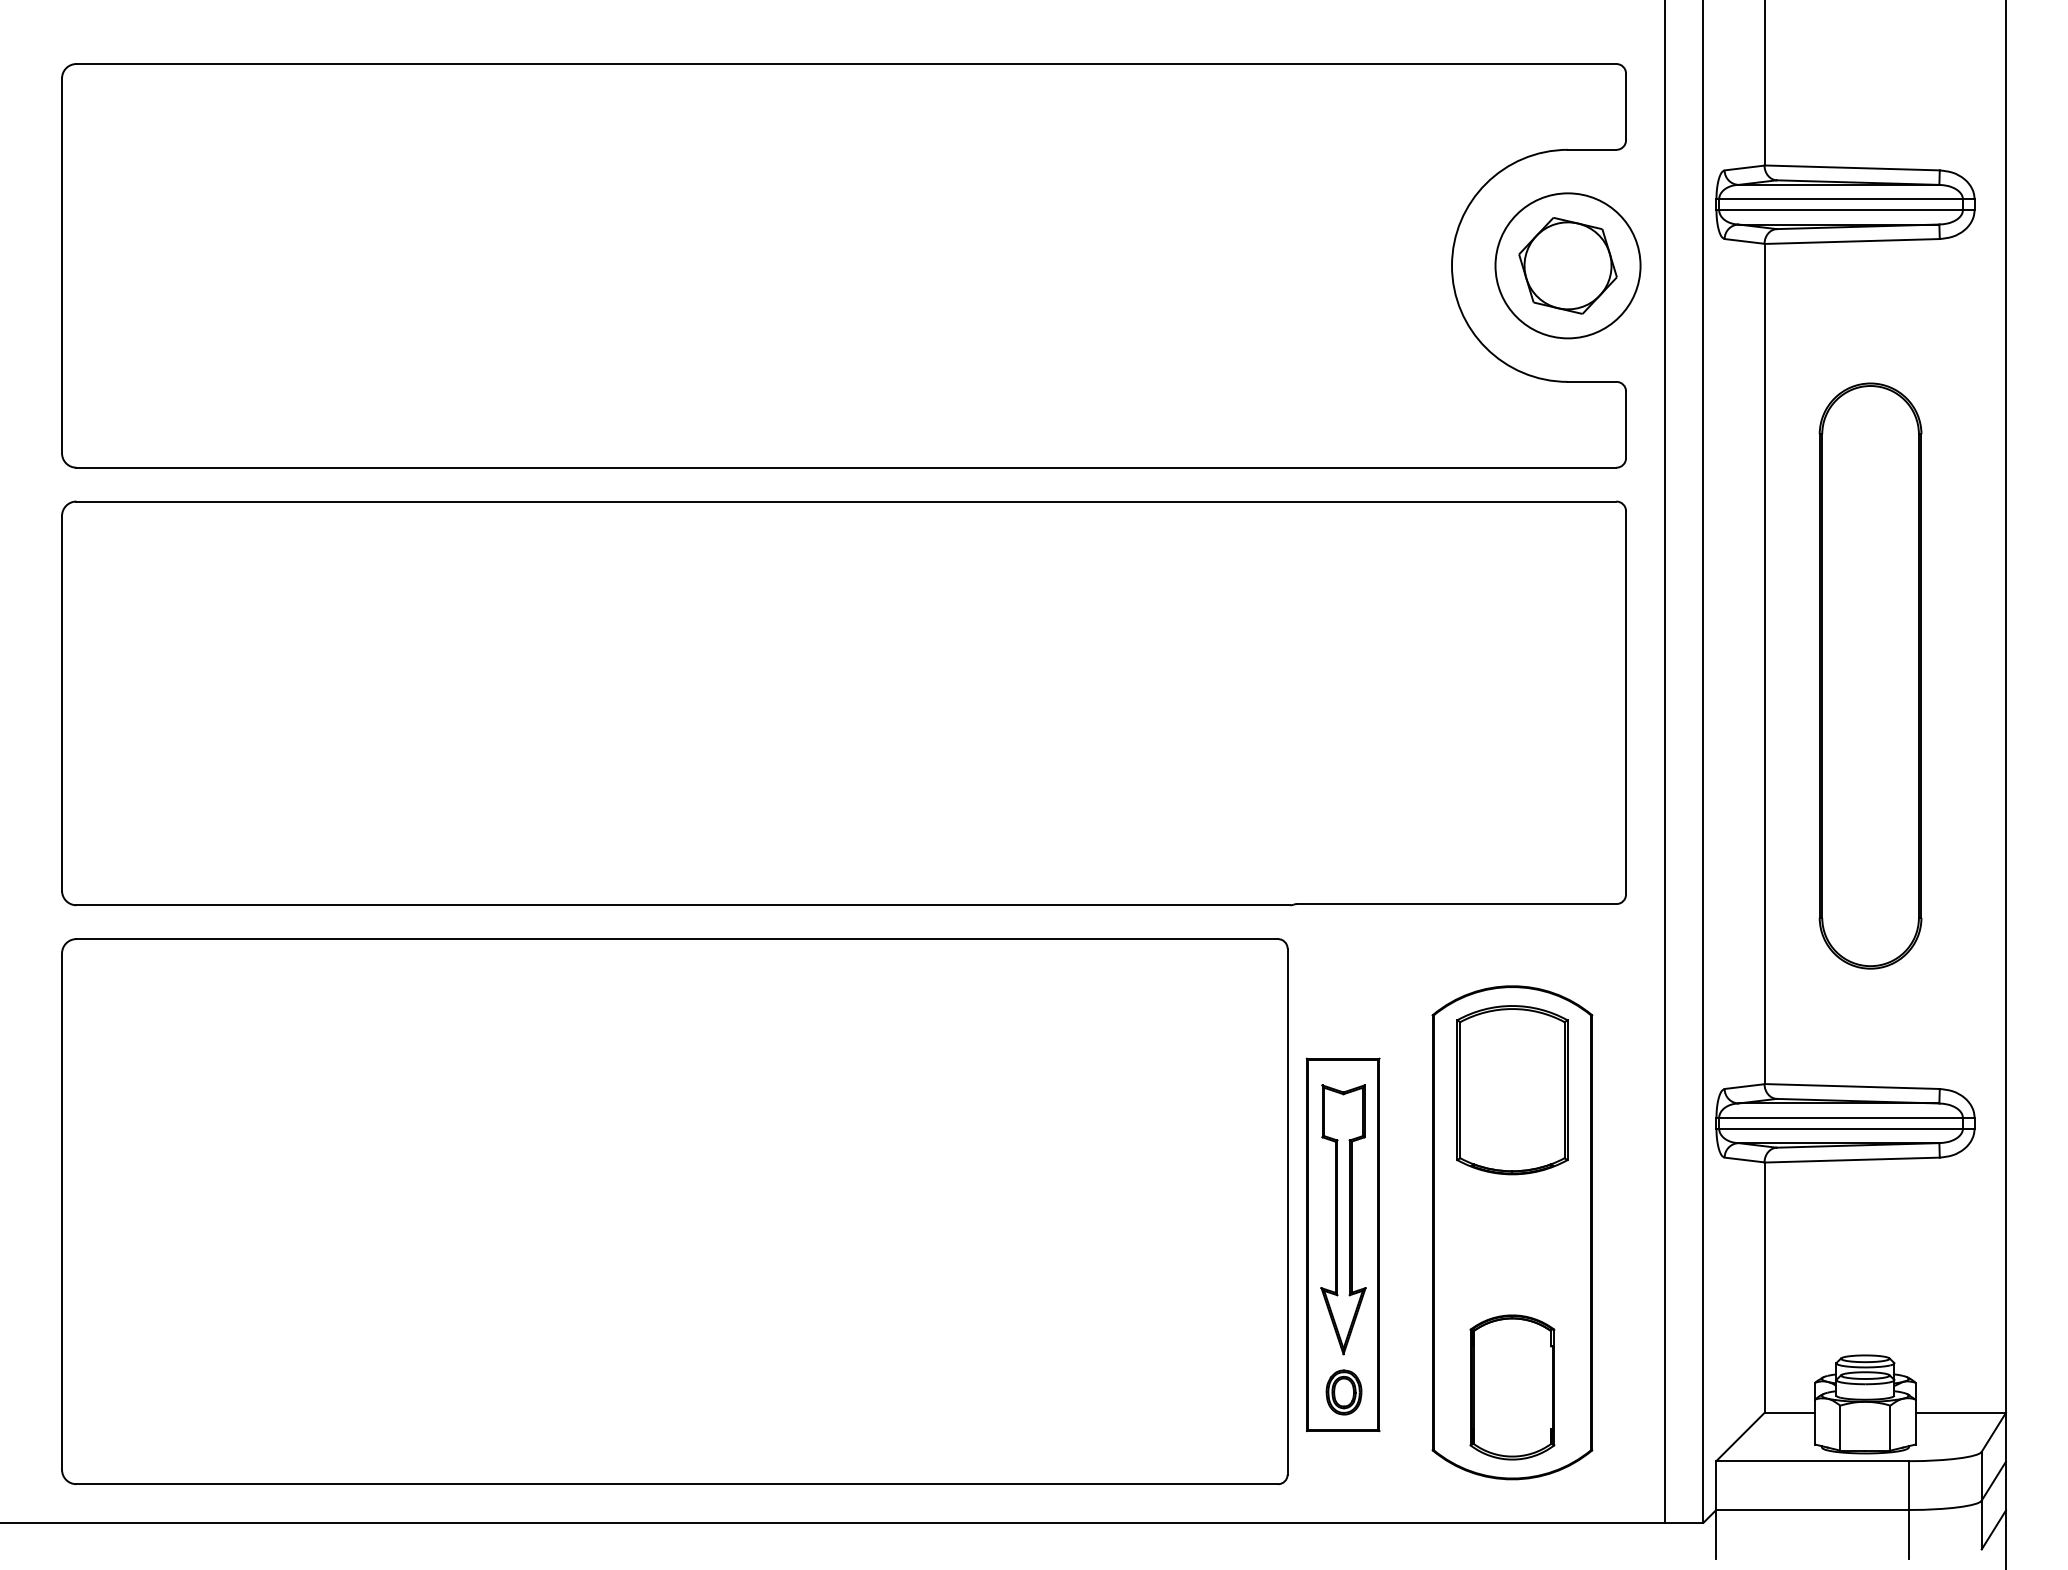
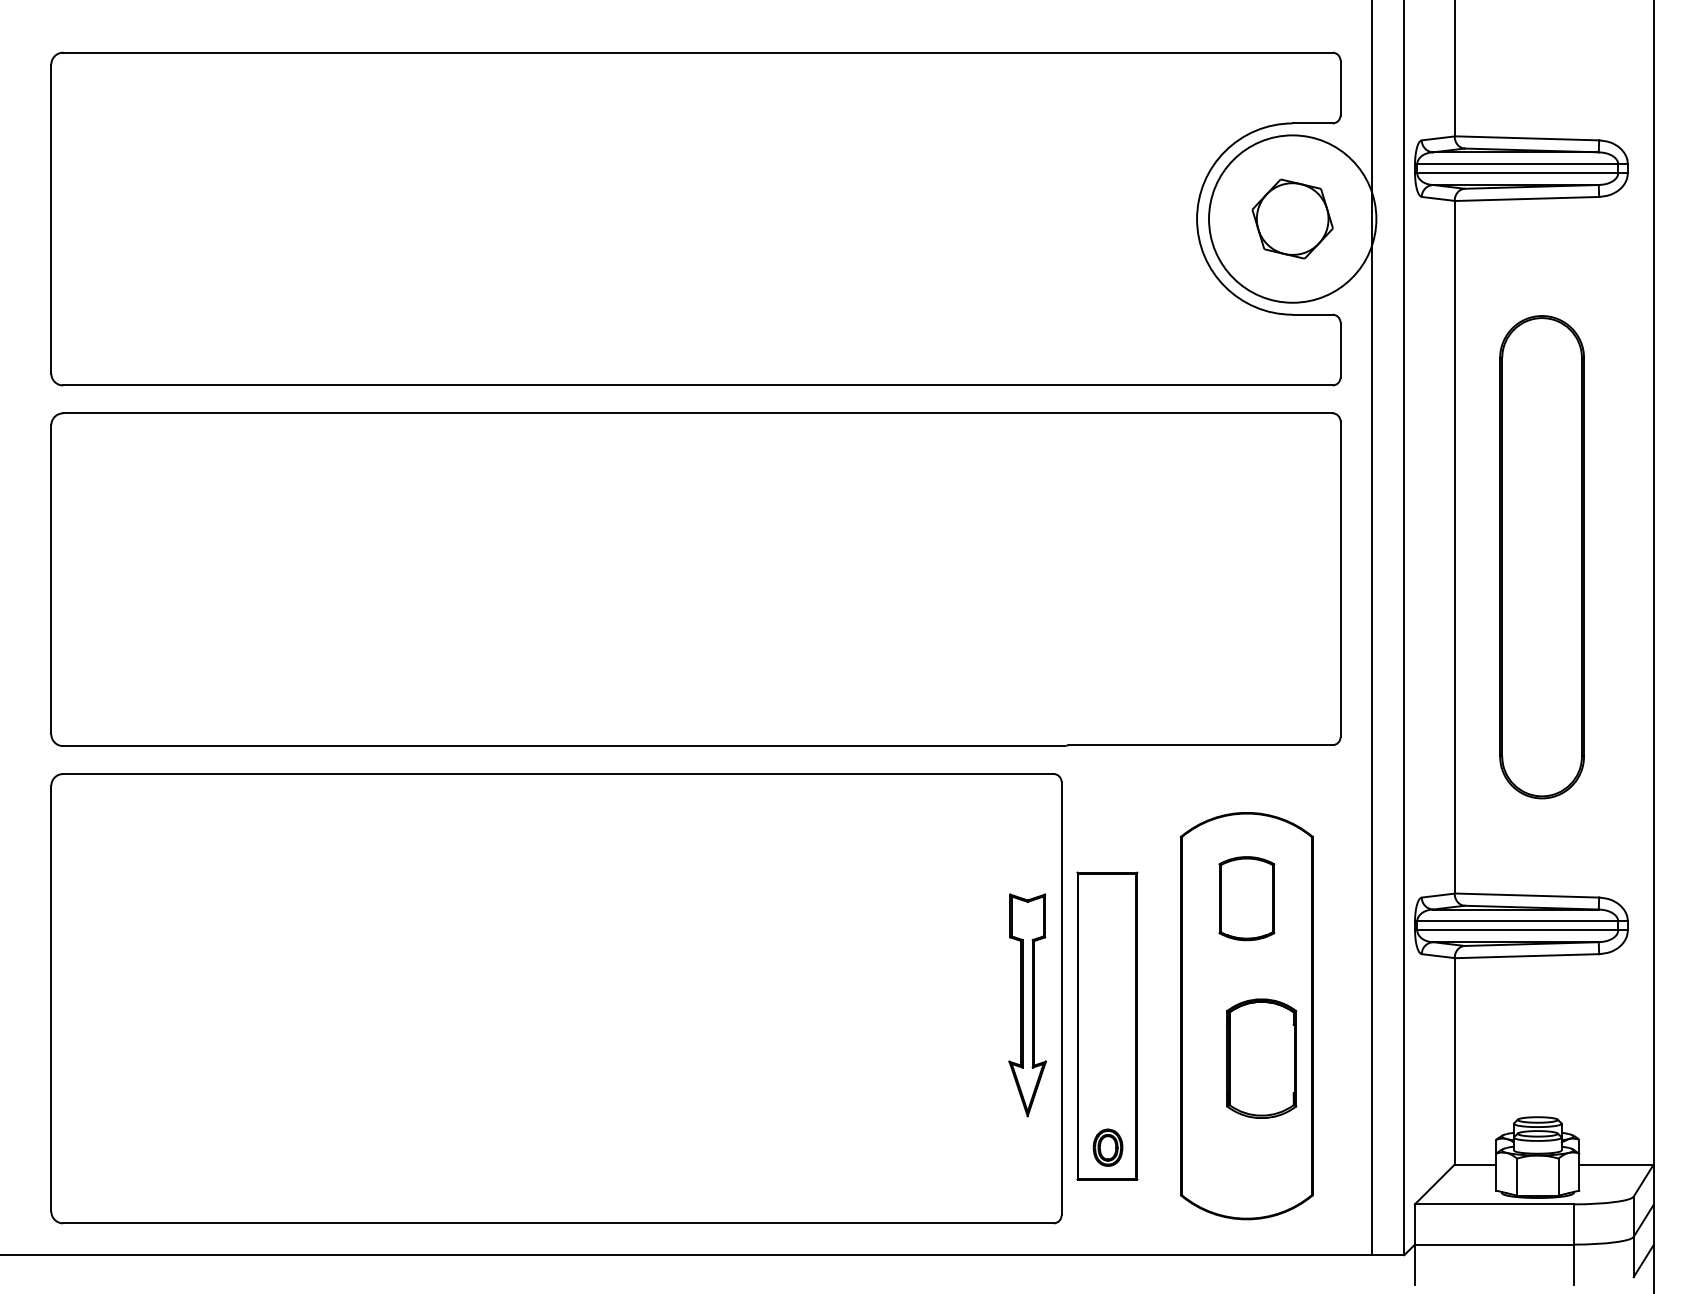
circle: (1567, 265) -> (1292, 218), size x1.4
part: (1512, 1090) -> (1246, 898), size x0.6
part: (1343, 1219) -> (1027, 1005), moved
part: (1512, 1387) -> (1261, 1058), moved

